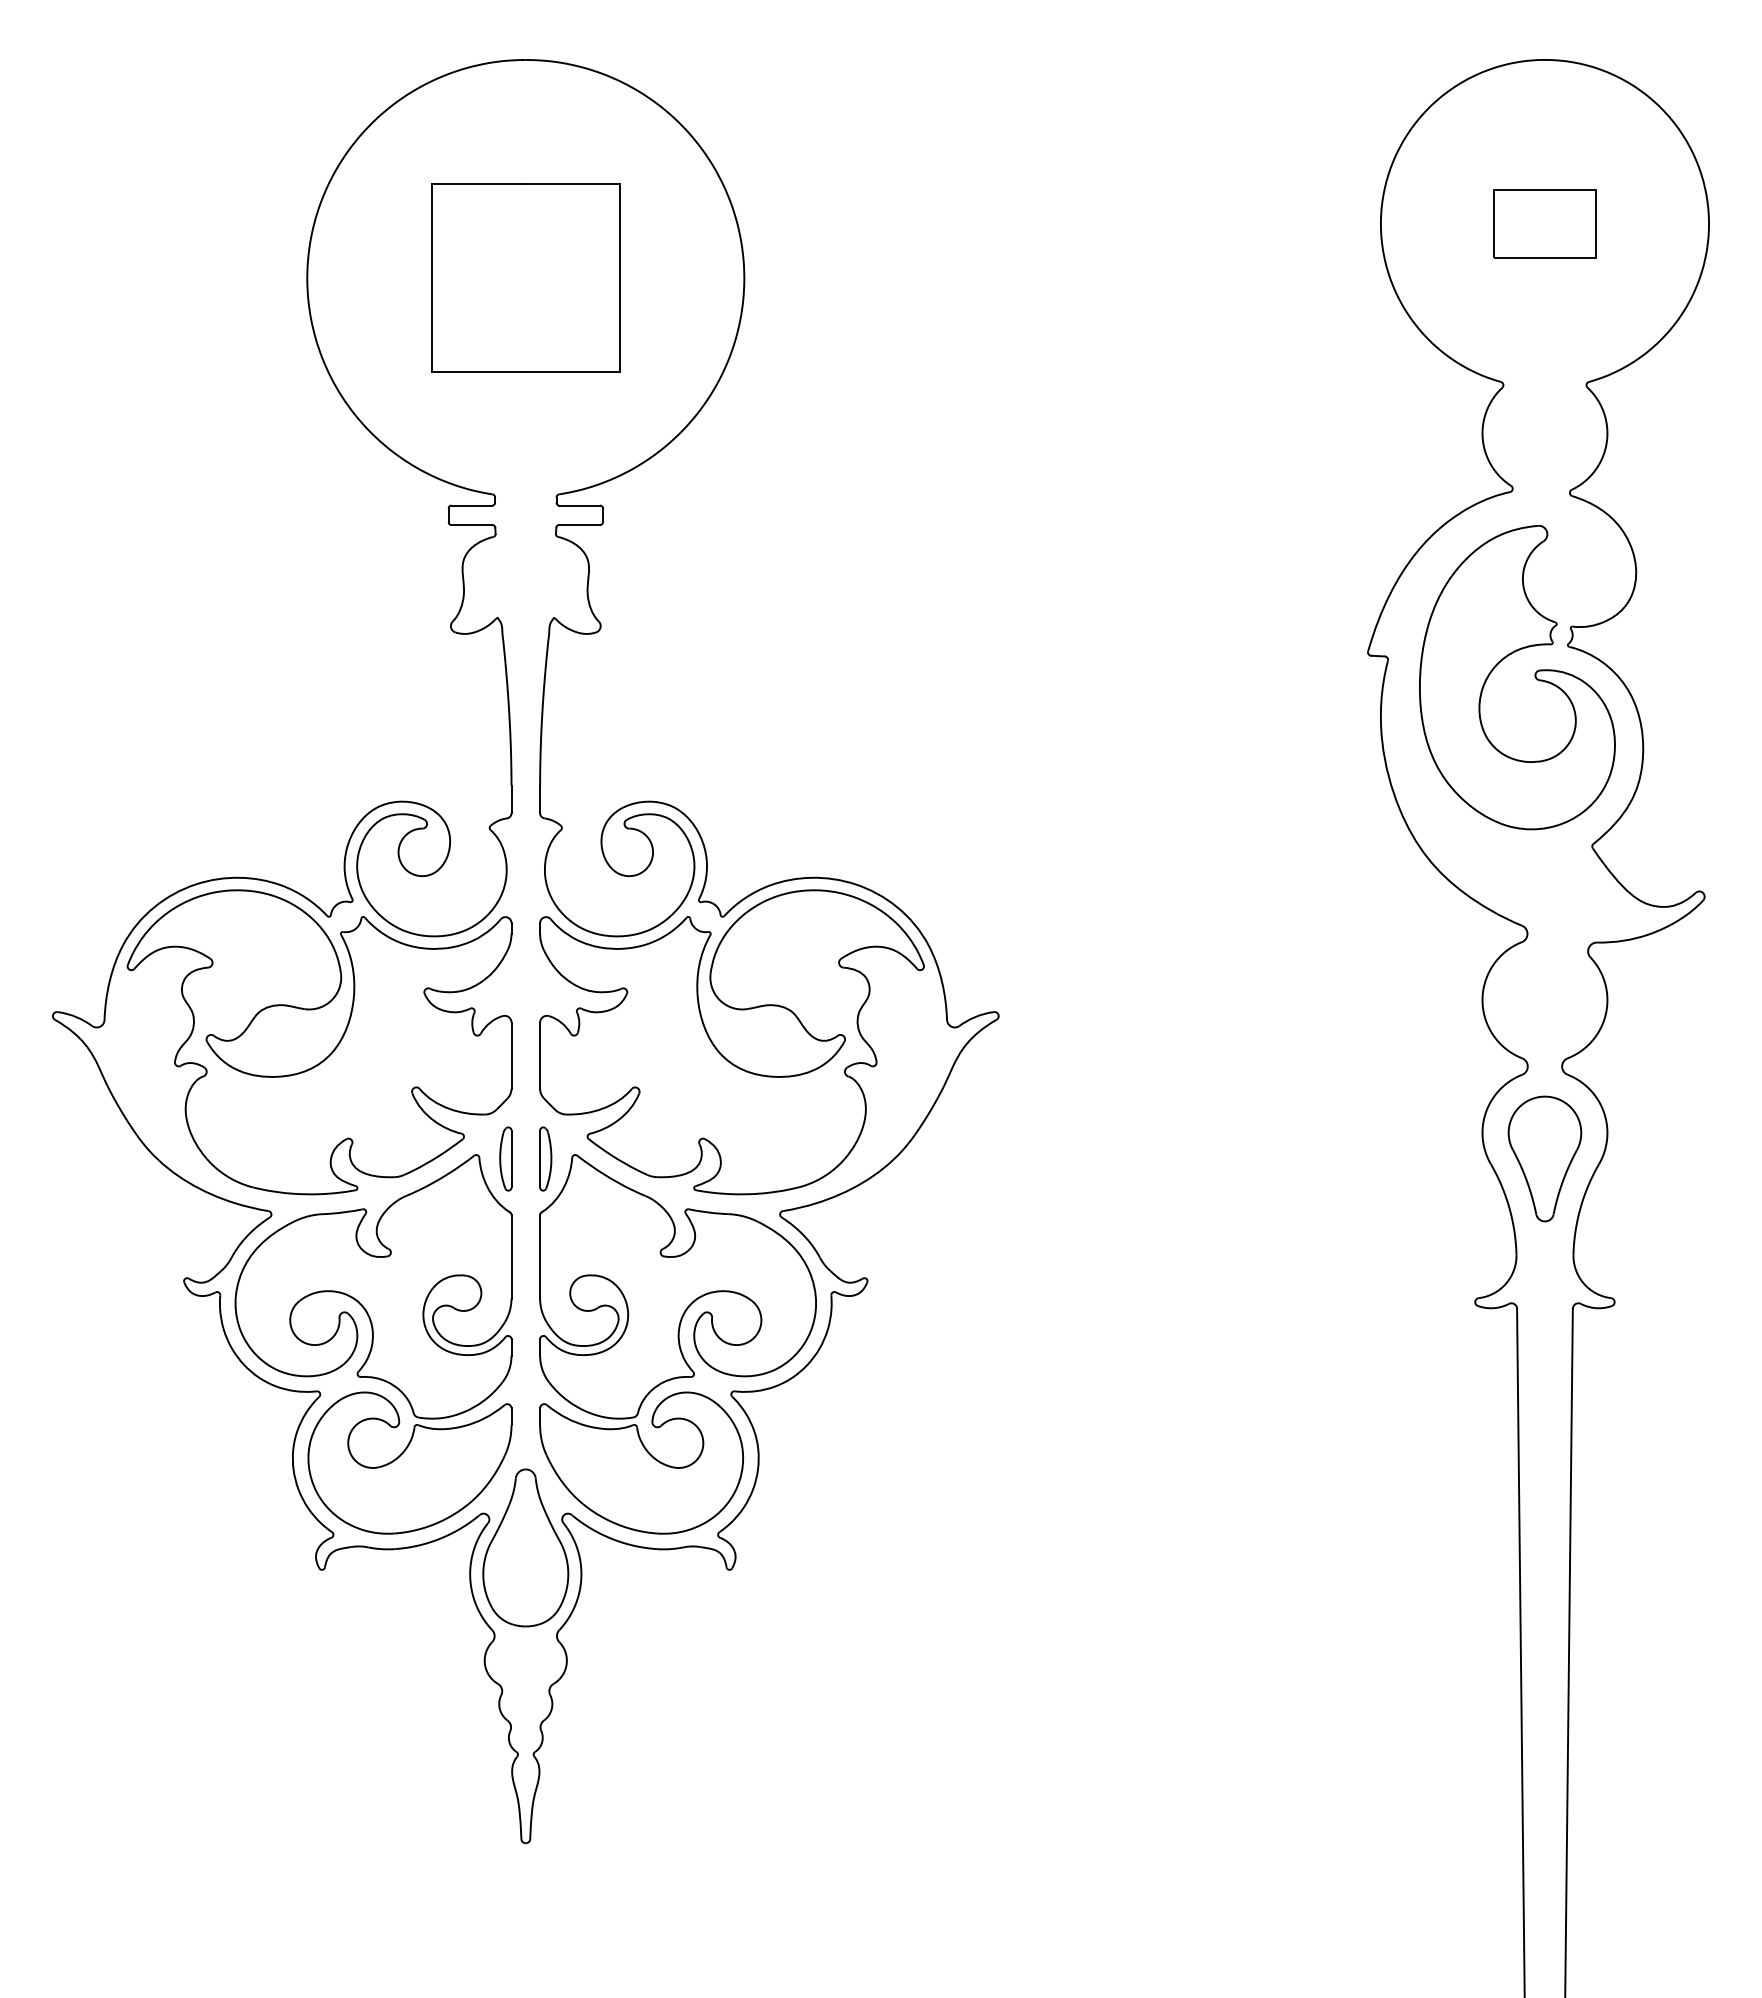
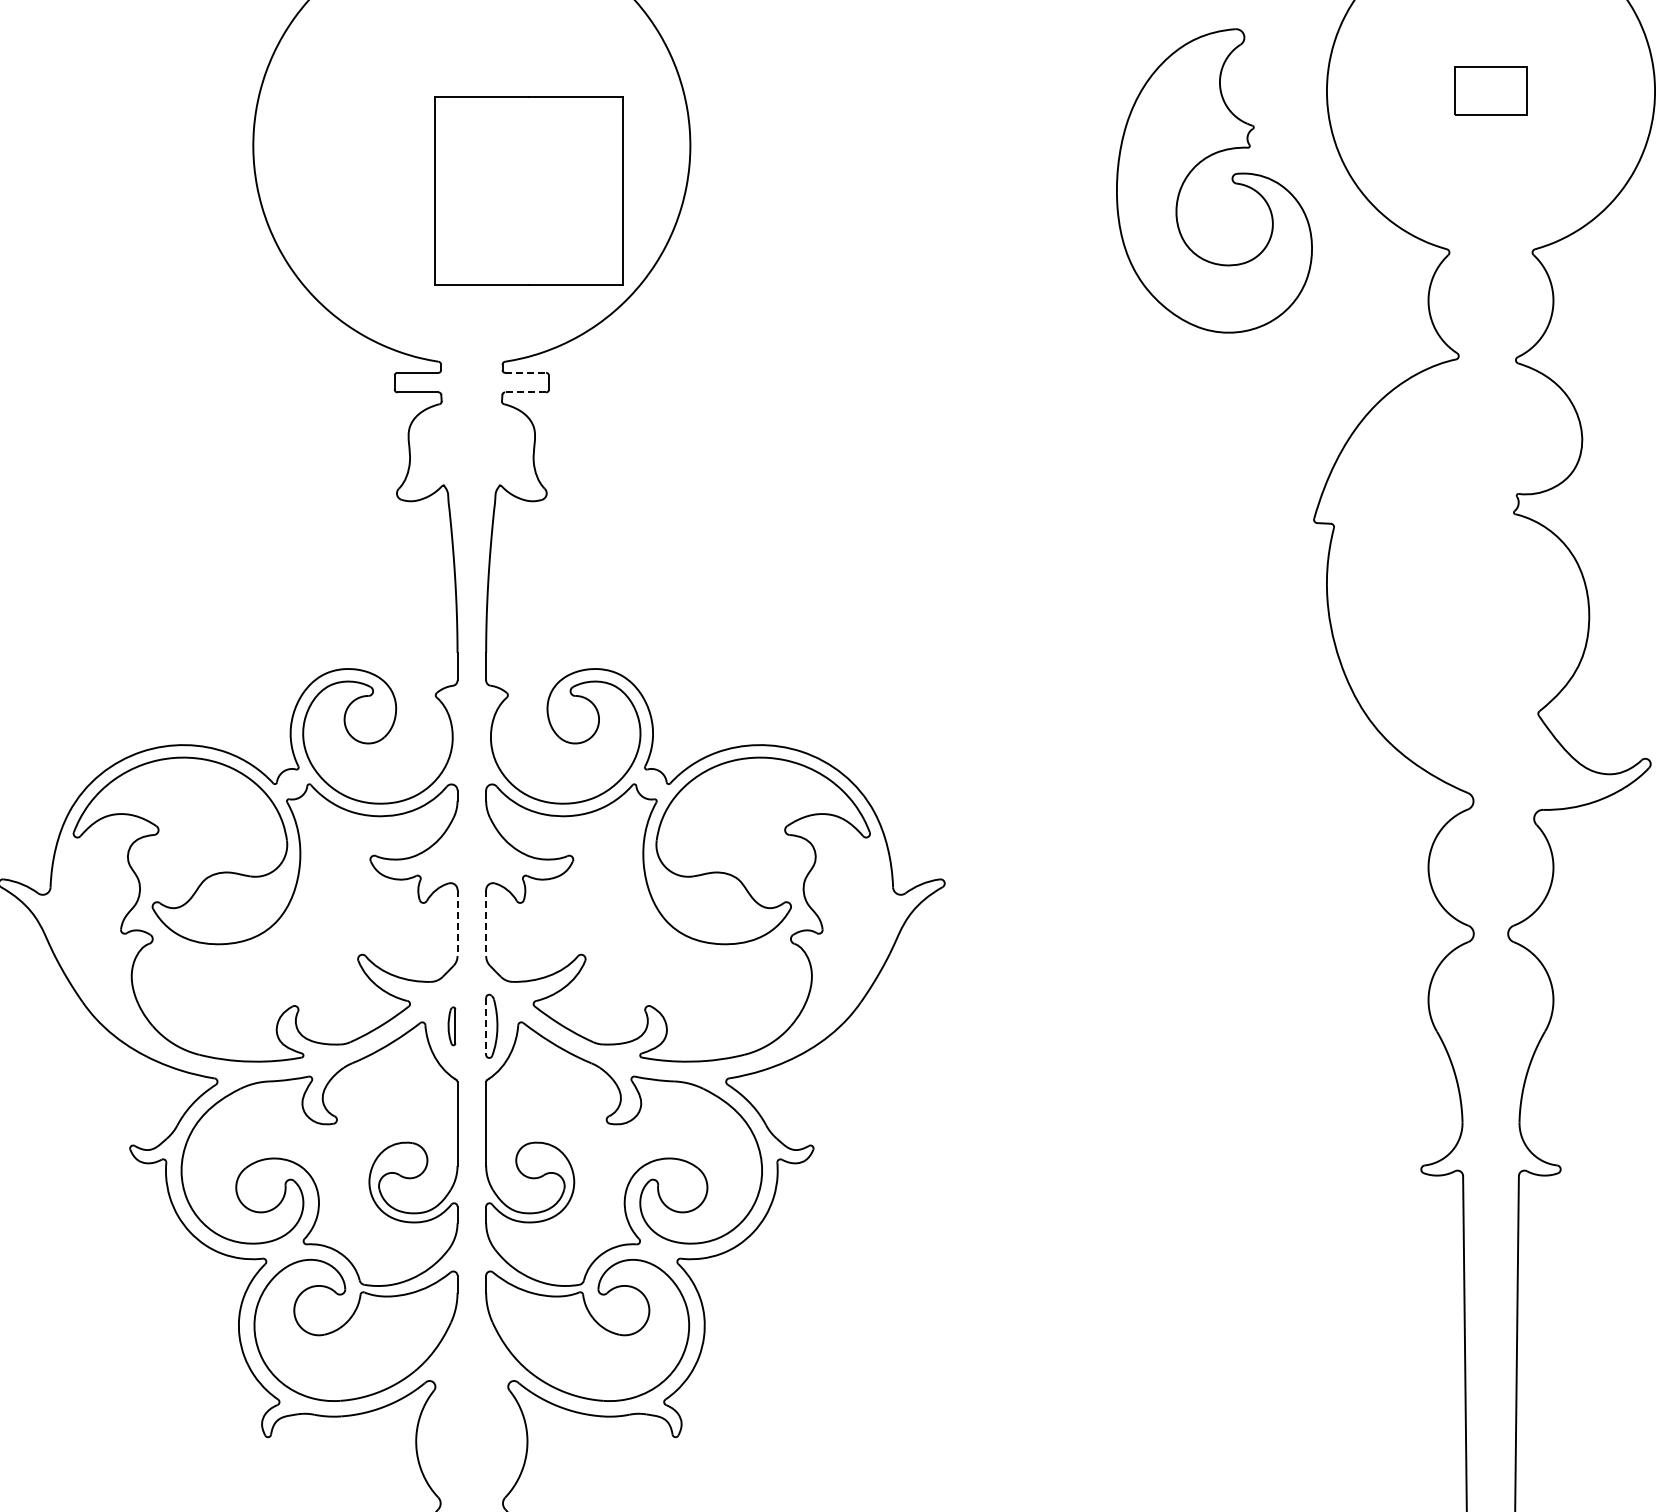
part: (1544, 223) -> (1490, 90), size x0.7
part: (525, 277) -> (528, 189), moved
line: (580, 505) -> (526, 372), solid -> dashed
line: (579, 525) -> (525, 392), solid -> dashed
part: (1534, 676) -> (1231, 179), moved
line: (511, 1056) -> (457, 923), solid -> dashed
line: (540, 1056) -> (486, 923), solid -> dashed
part: (505, 1158) -> (451, 1025), size x0.6
part: (1544, 1158) -> (1490, 1025), removed
line: (540, 1159) -> (486, 1026), solid -> dashed
part: (525, 1547) -> (471, 1414), removed

